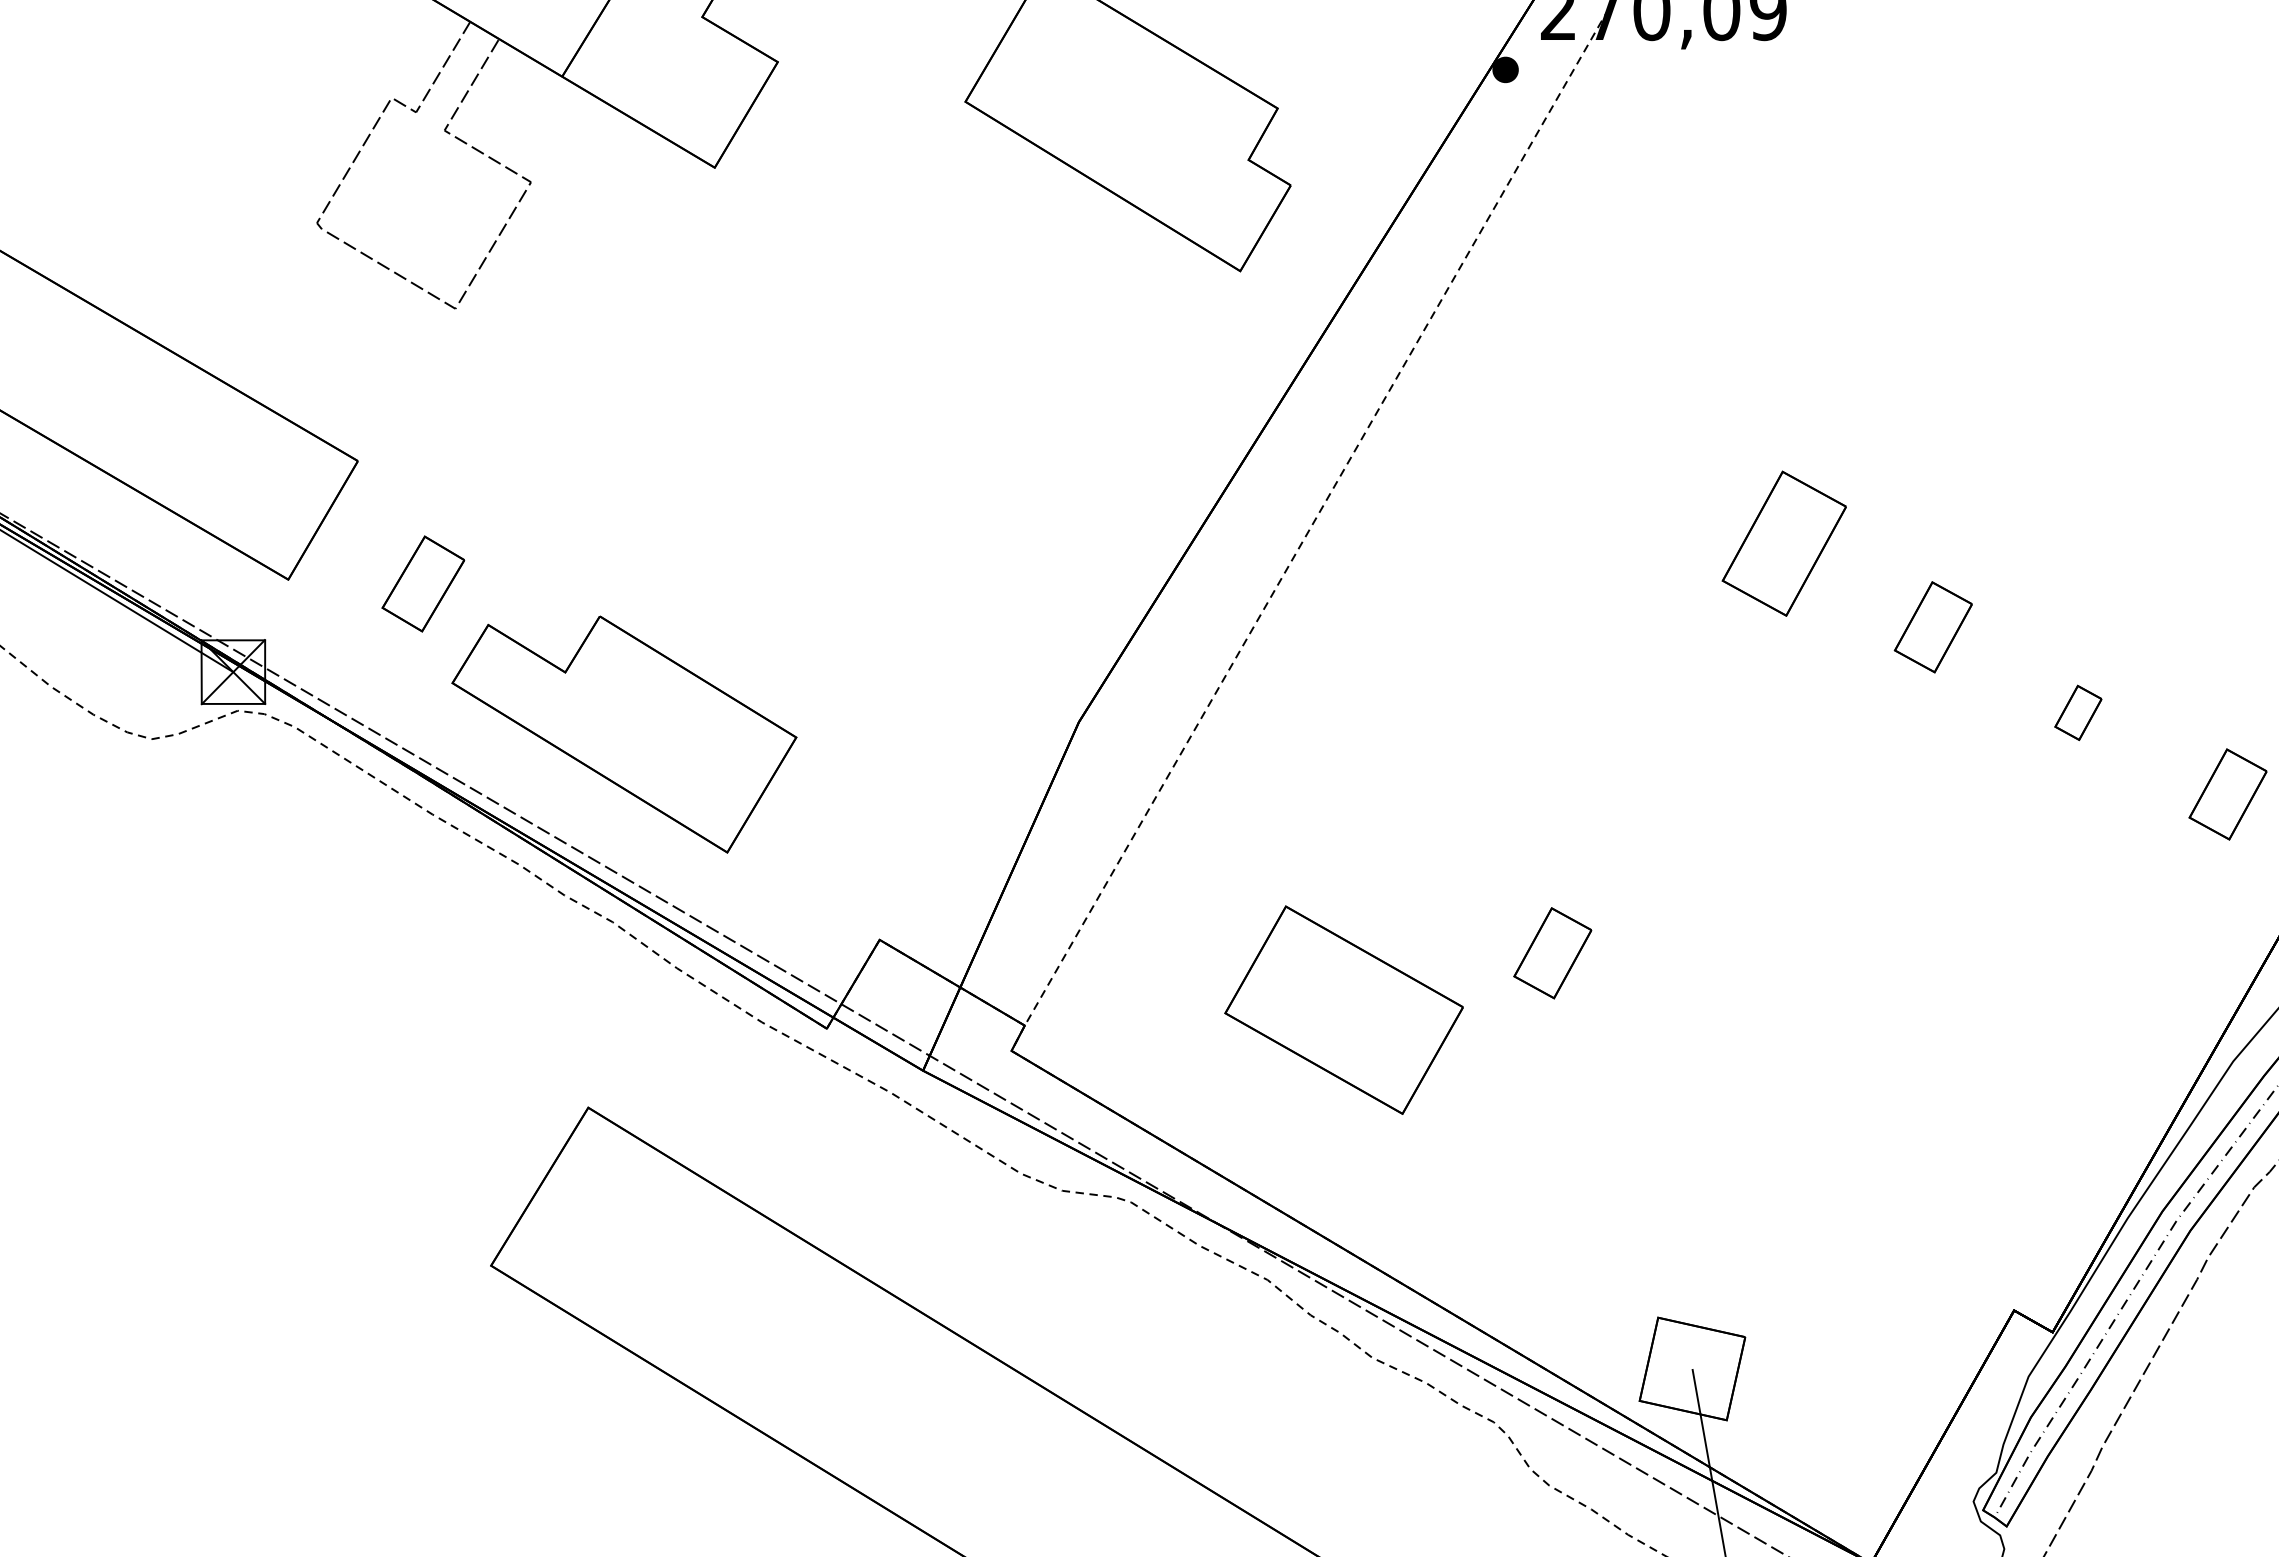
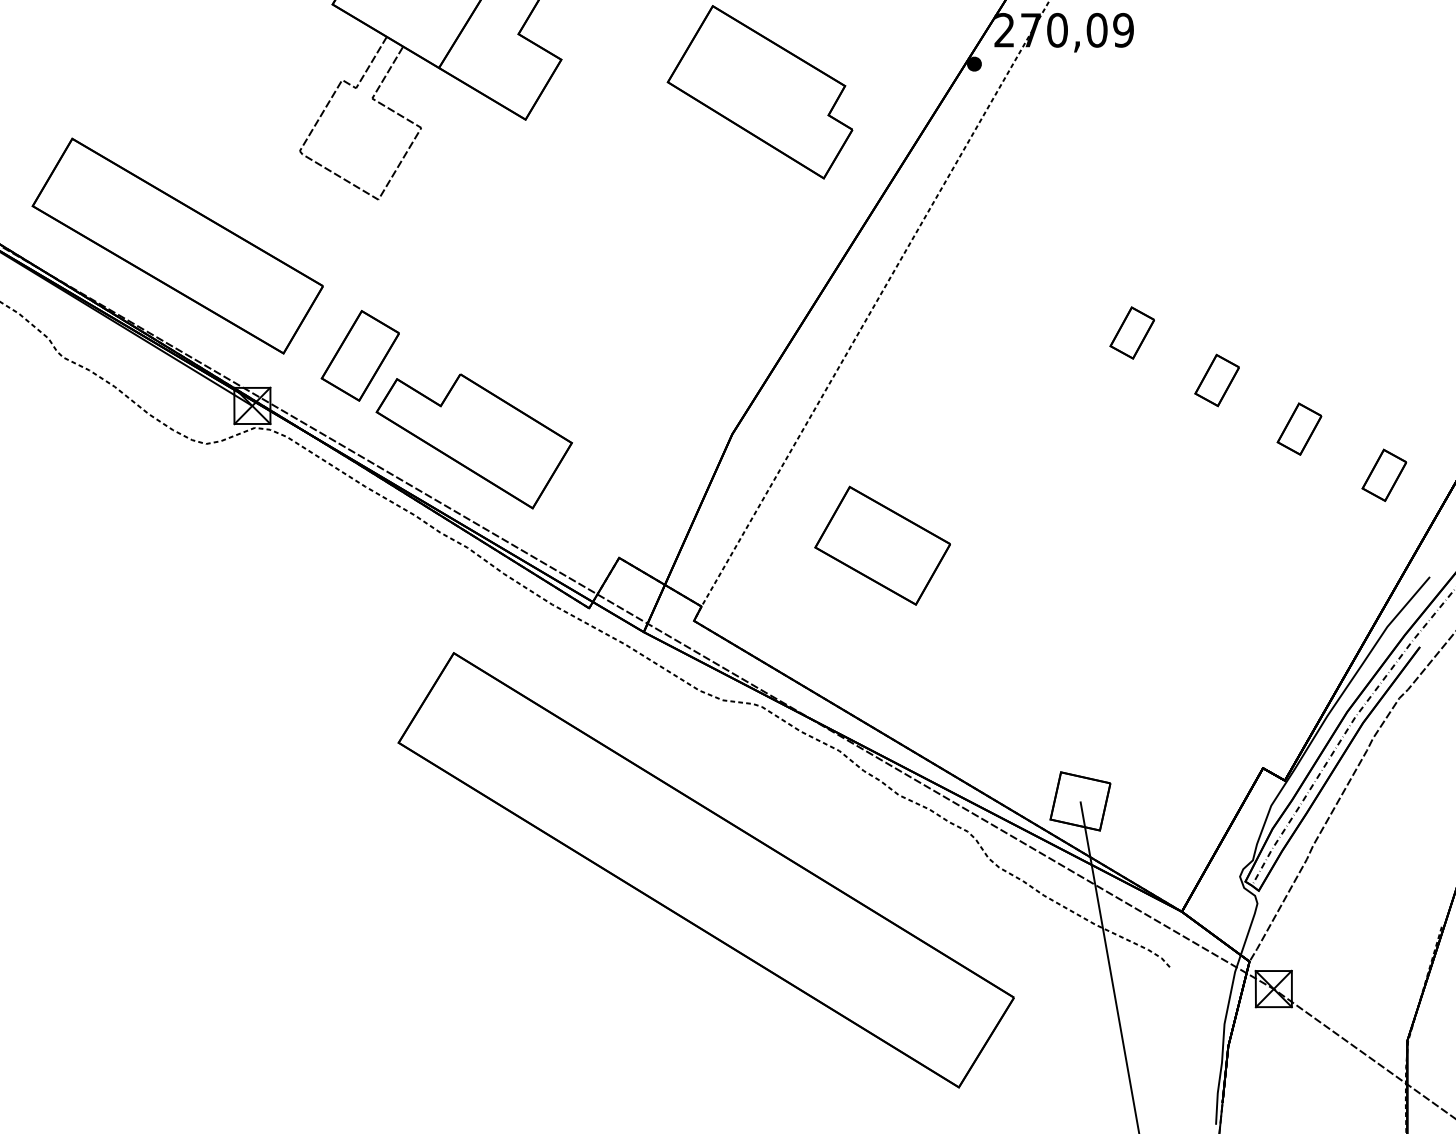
part: (1782, 542) -> (1131, 332), size x0.62
part: (422, 583) -> (359, 355), size x1.67
part: (2078, 711) -> (1299, 428), size x1.67
part: (1551, 953) -> (1000, 565), removed
part: (1343, 1009) -> (882, 545), moved

